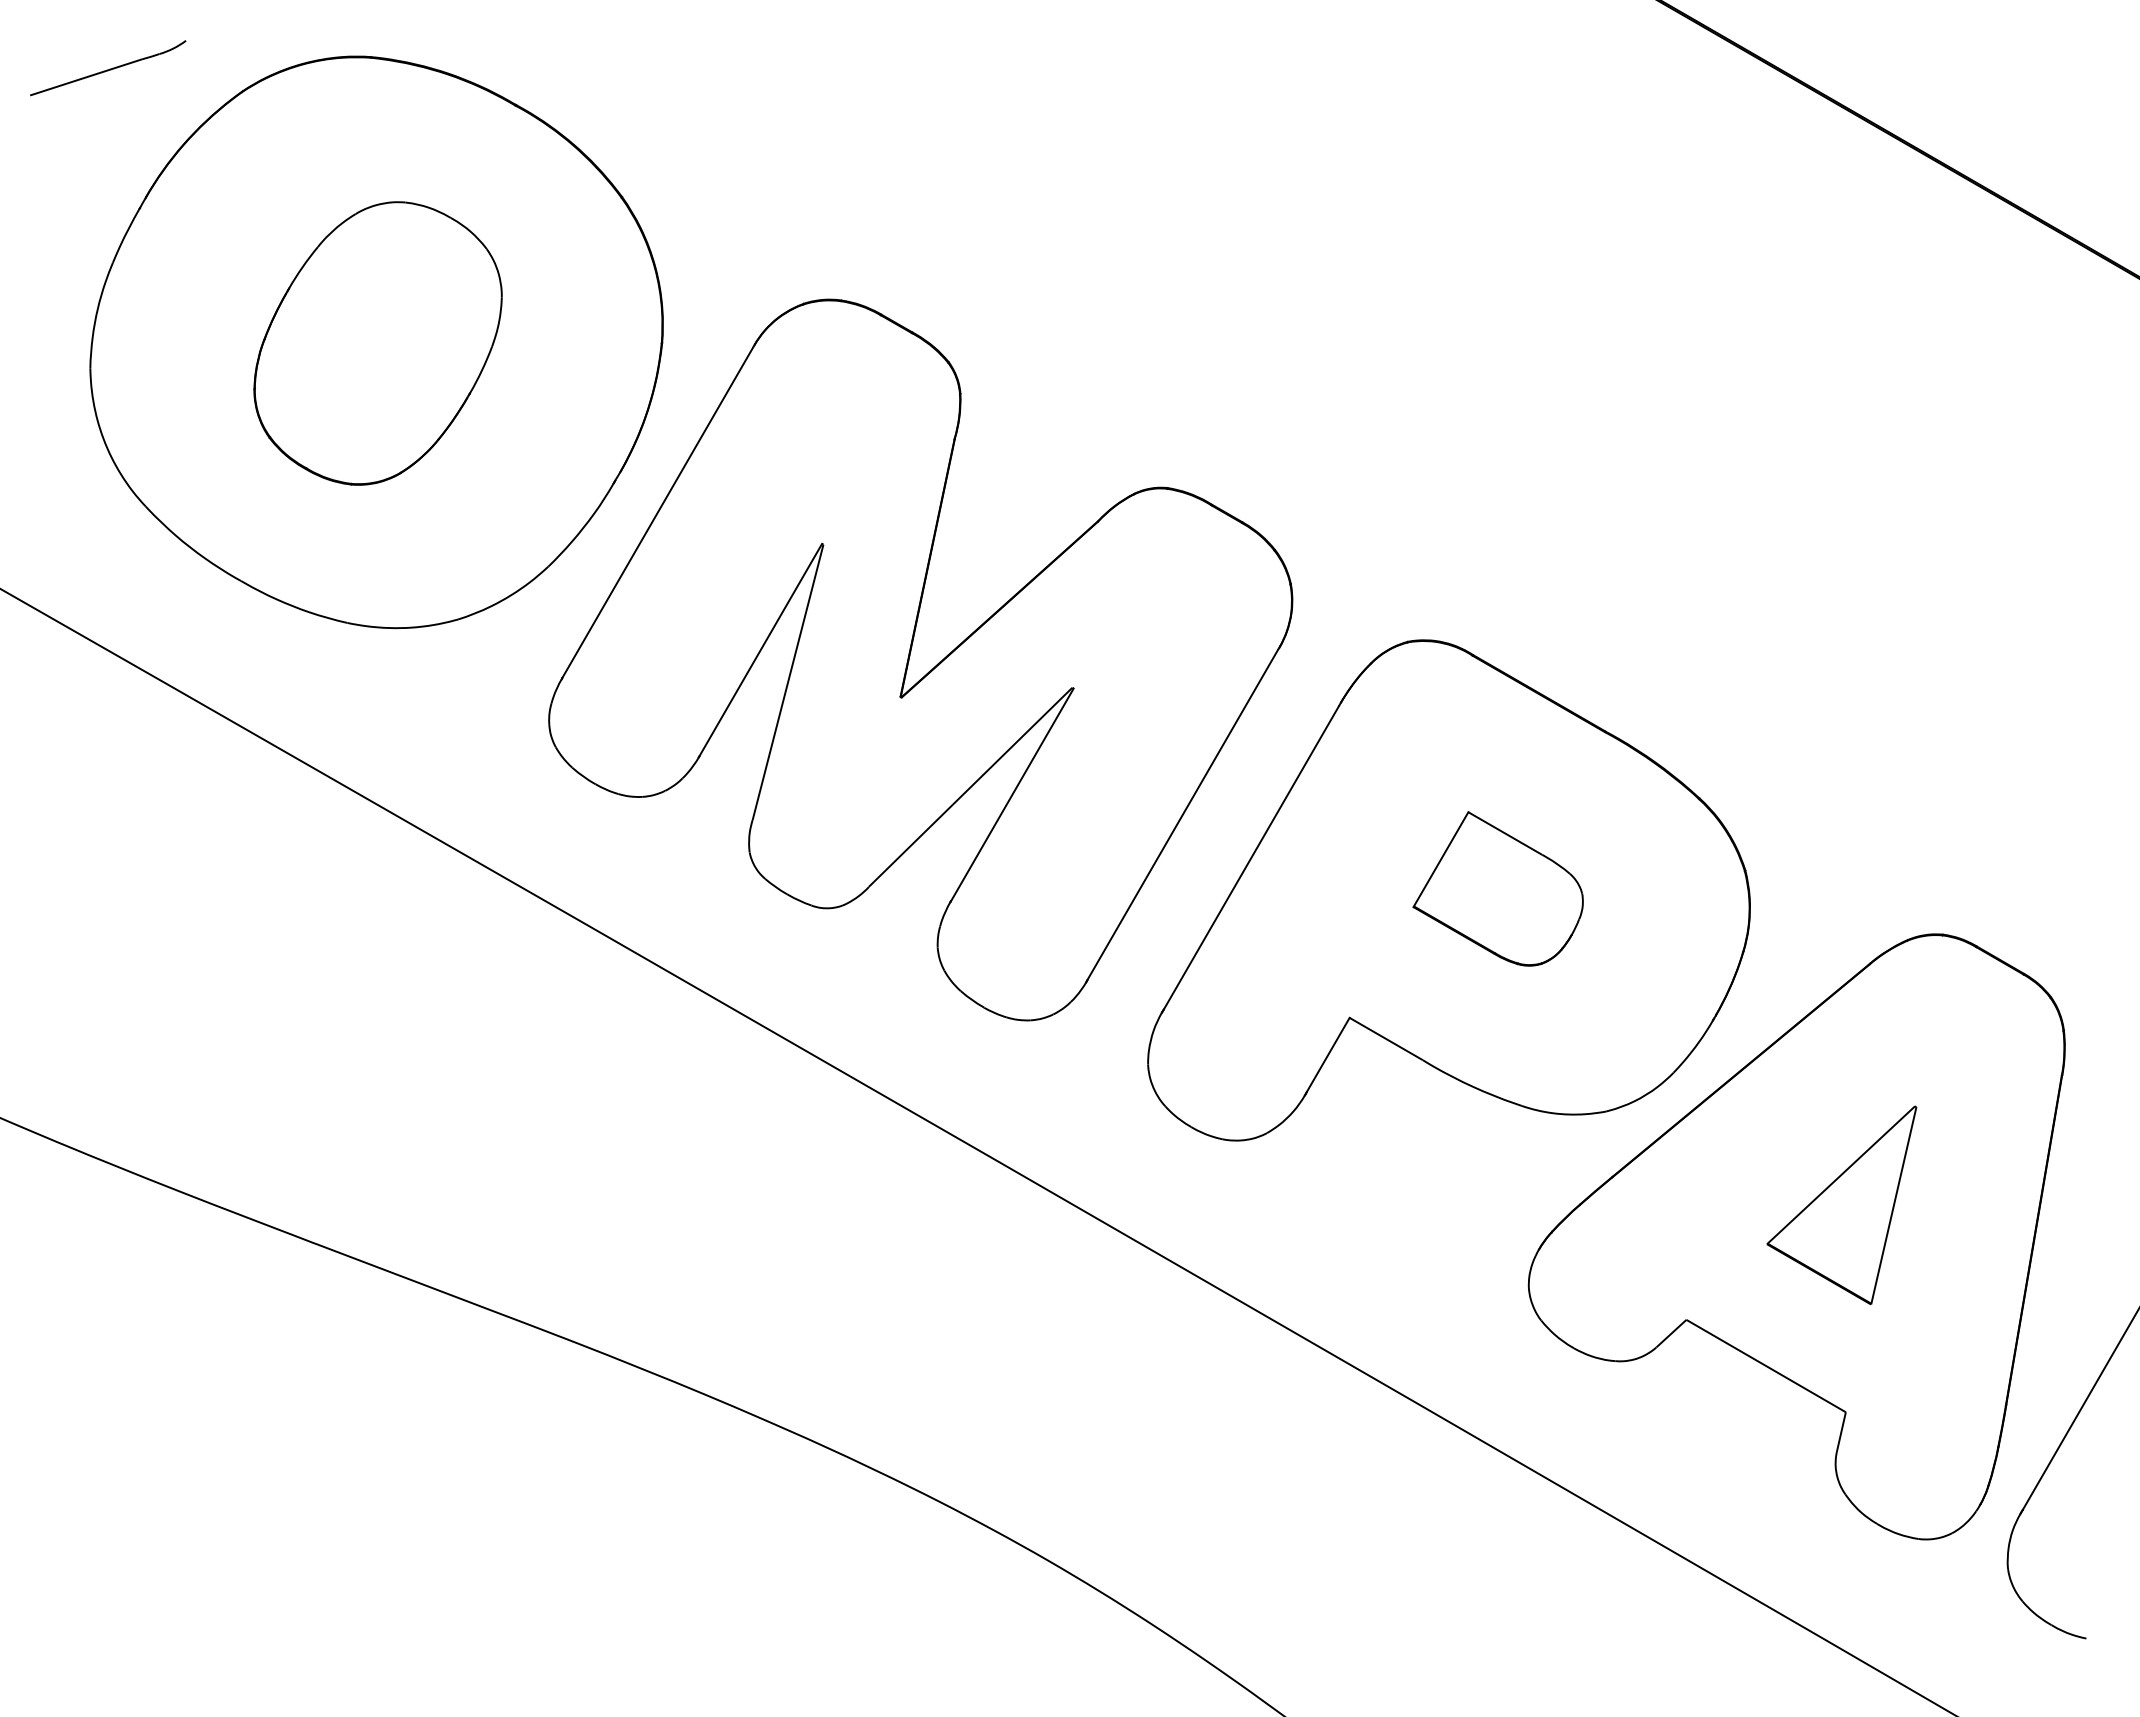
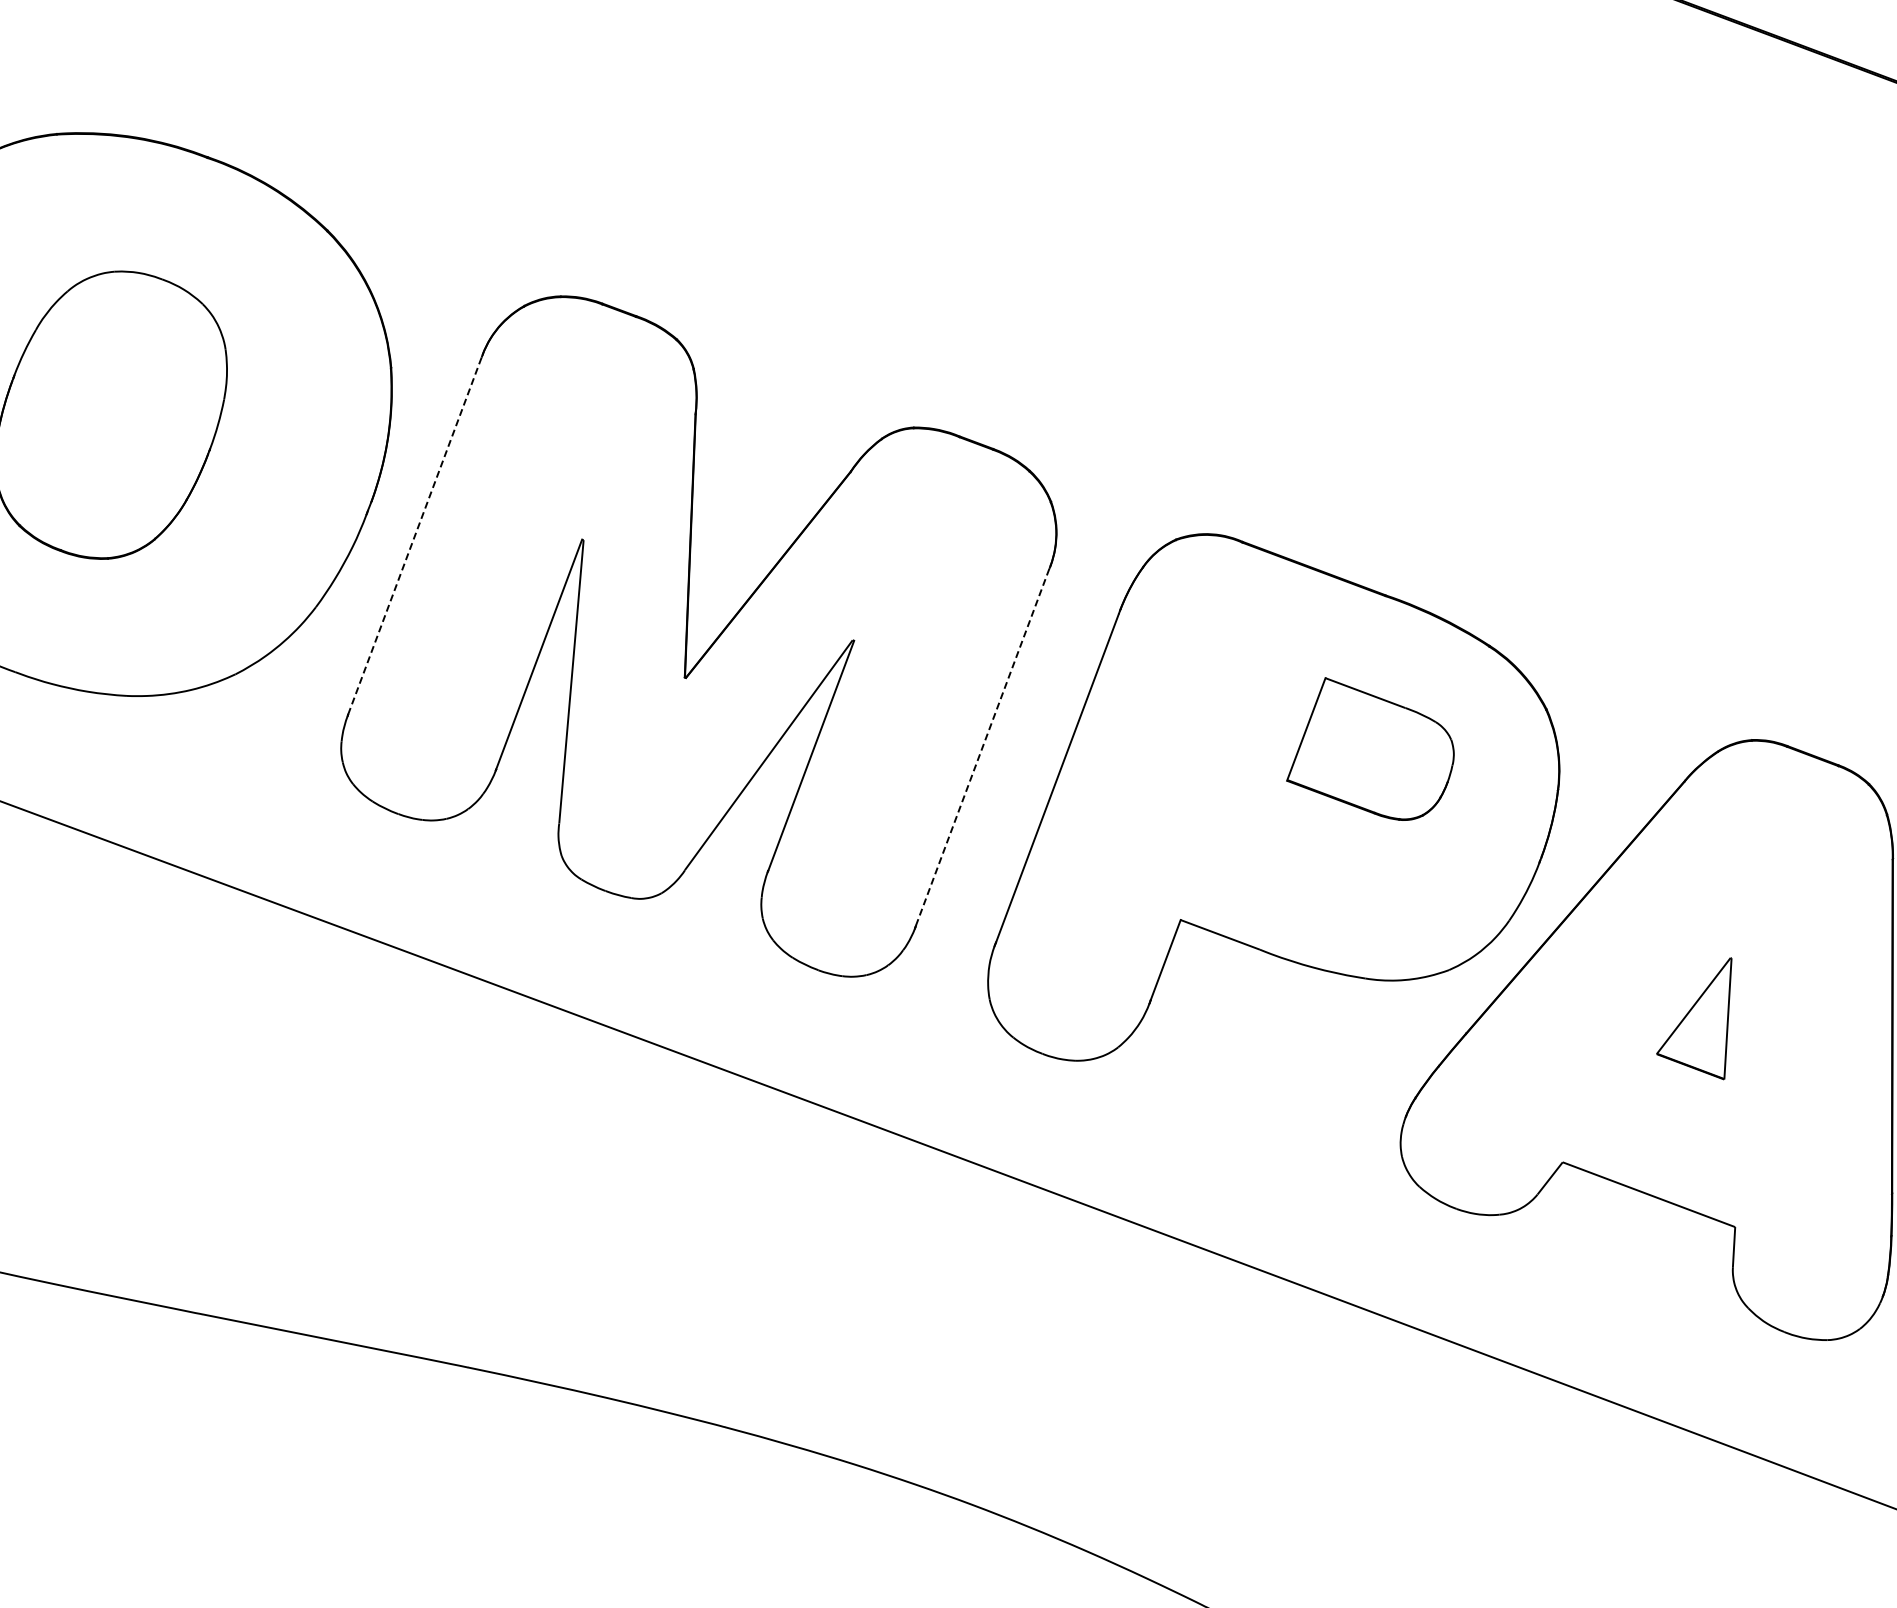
line: (657, 512) -> (414, 535), solid -> dashed
line: (1182, 814) -> (982, 747), solid -> dashed
part: (1497, 888) -> (1366, 748), moved
part: (1841, 1205) -> (1696, 1023), size x0.6

